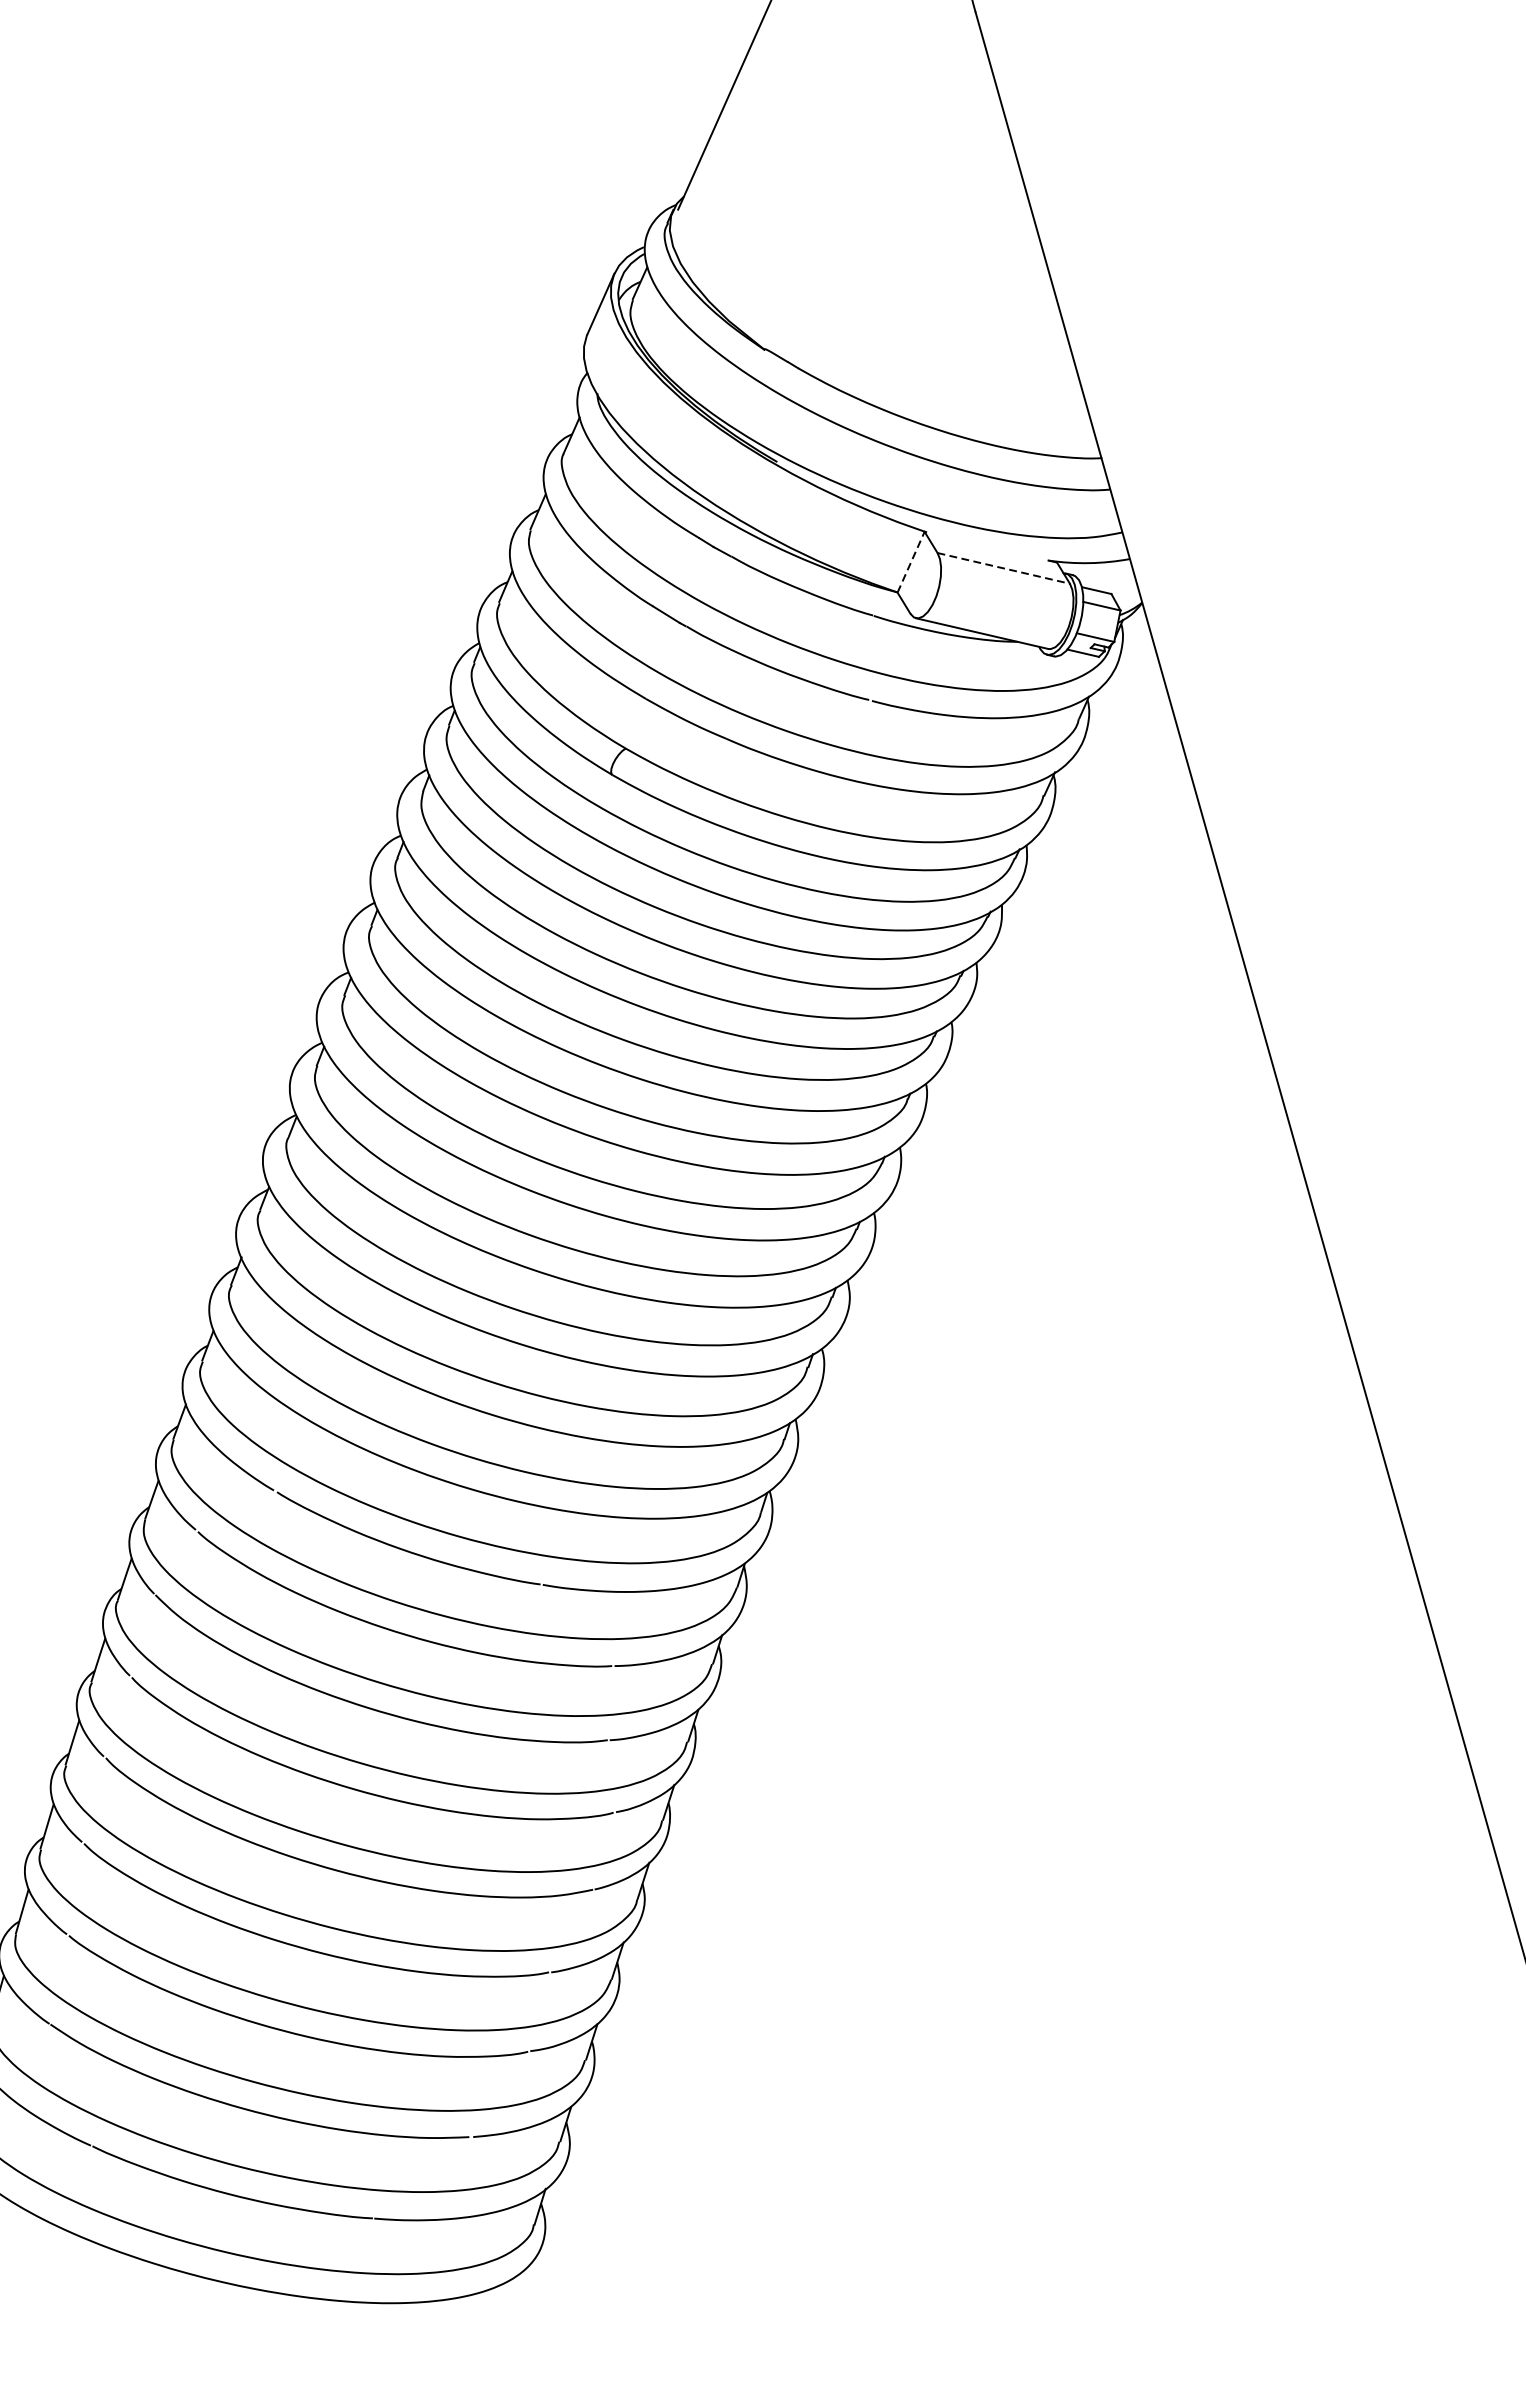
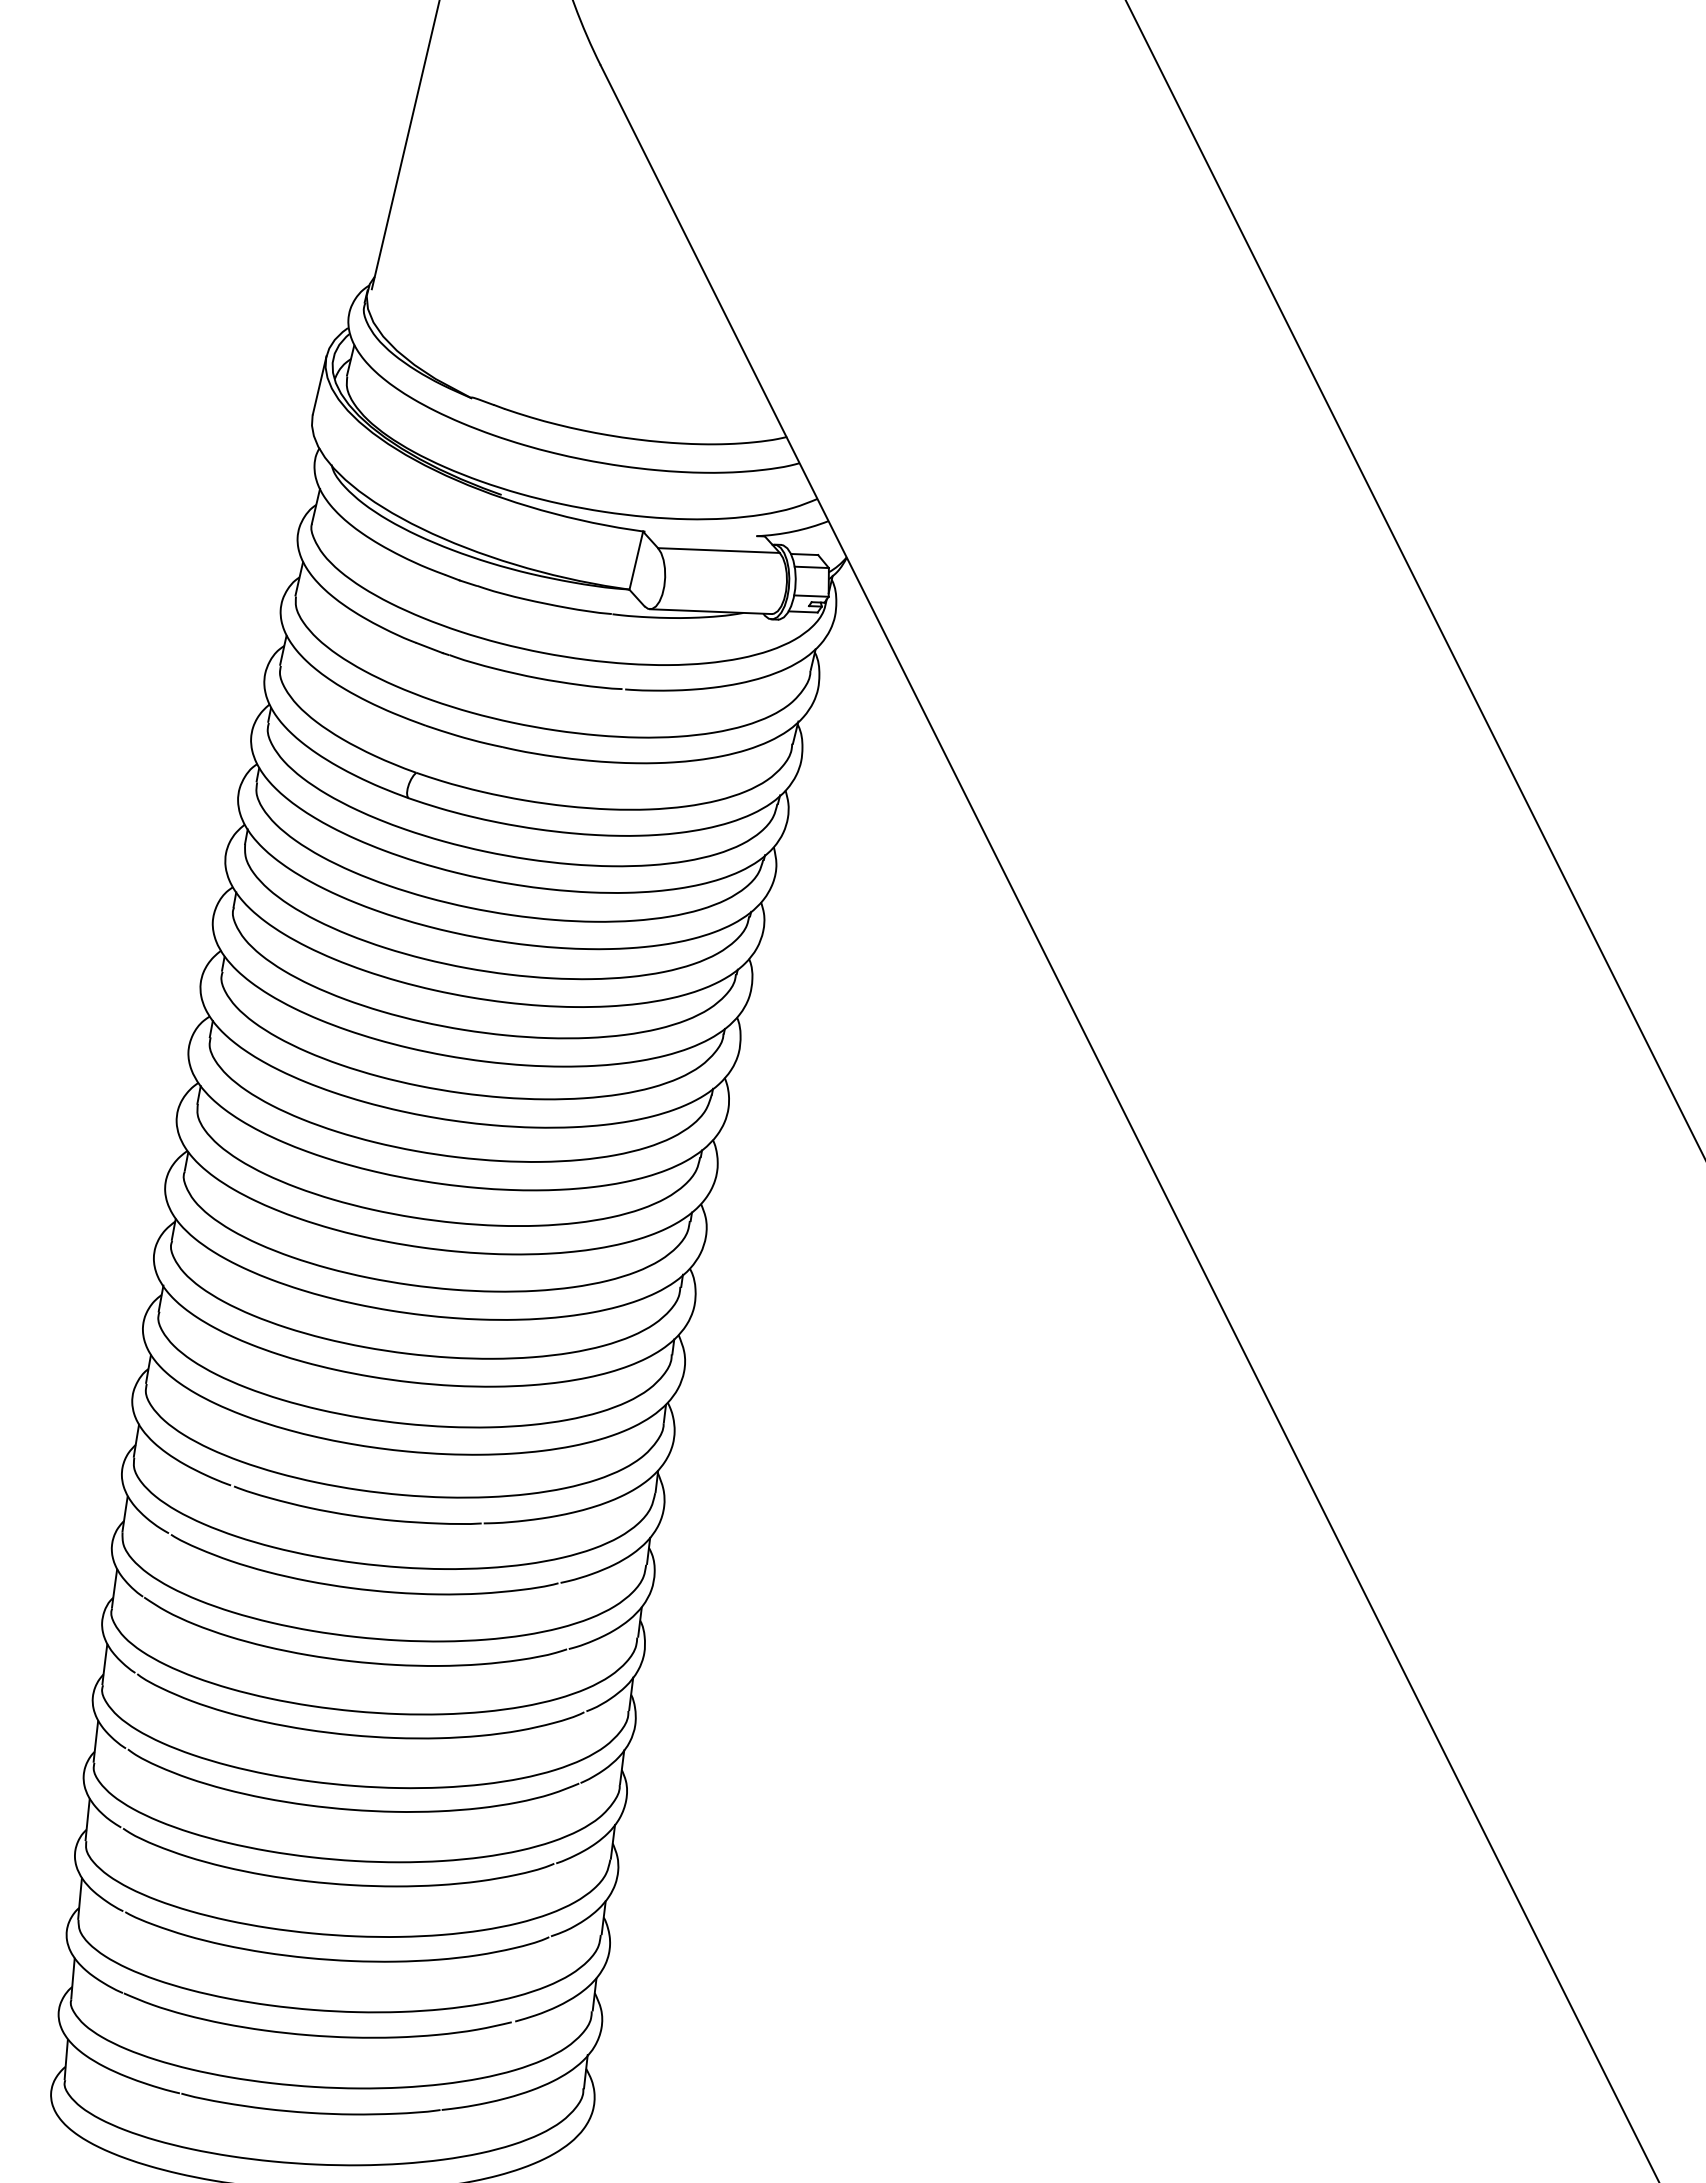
line: (911, 562) -> (636, 560), dashed -> solid
line: (1003, 568) -> (718, 550), dashed -> solid

